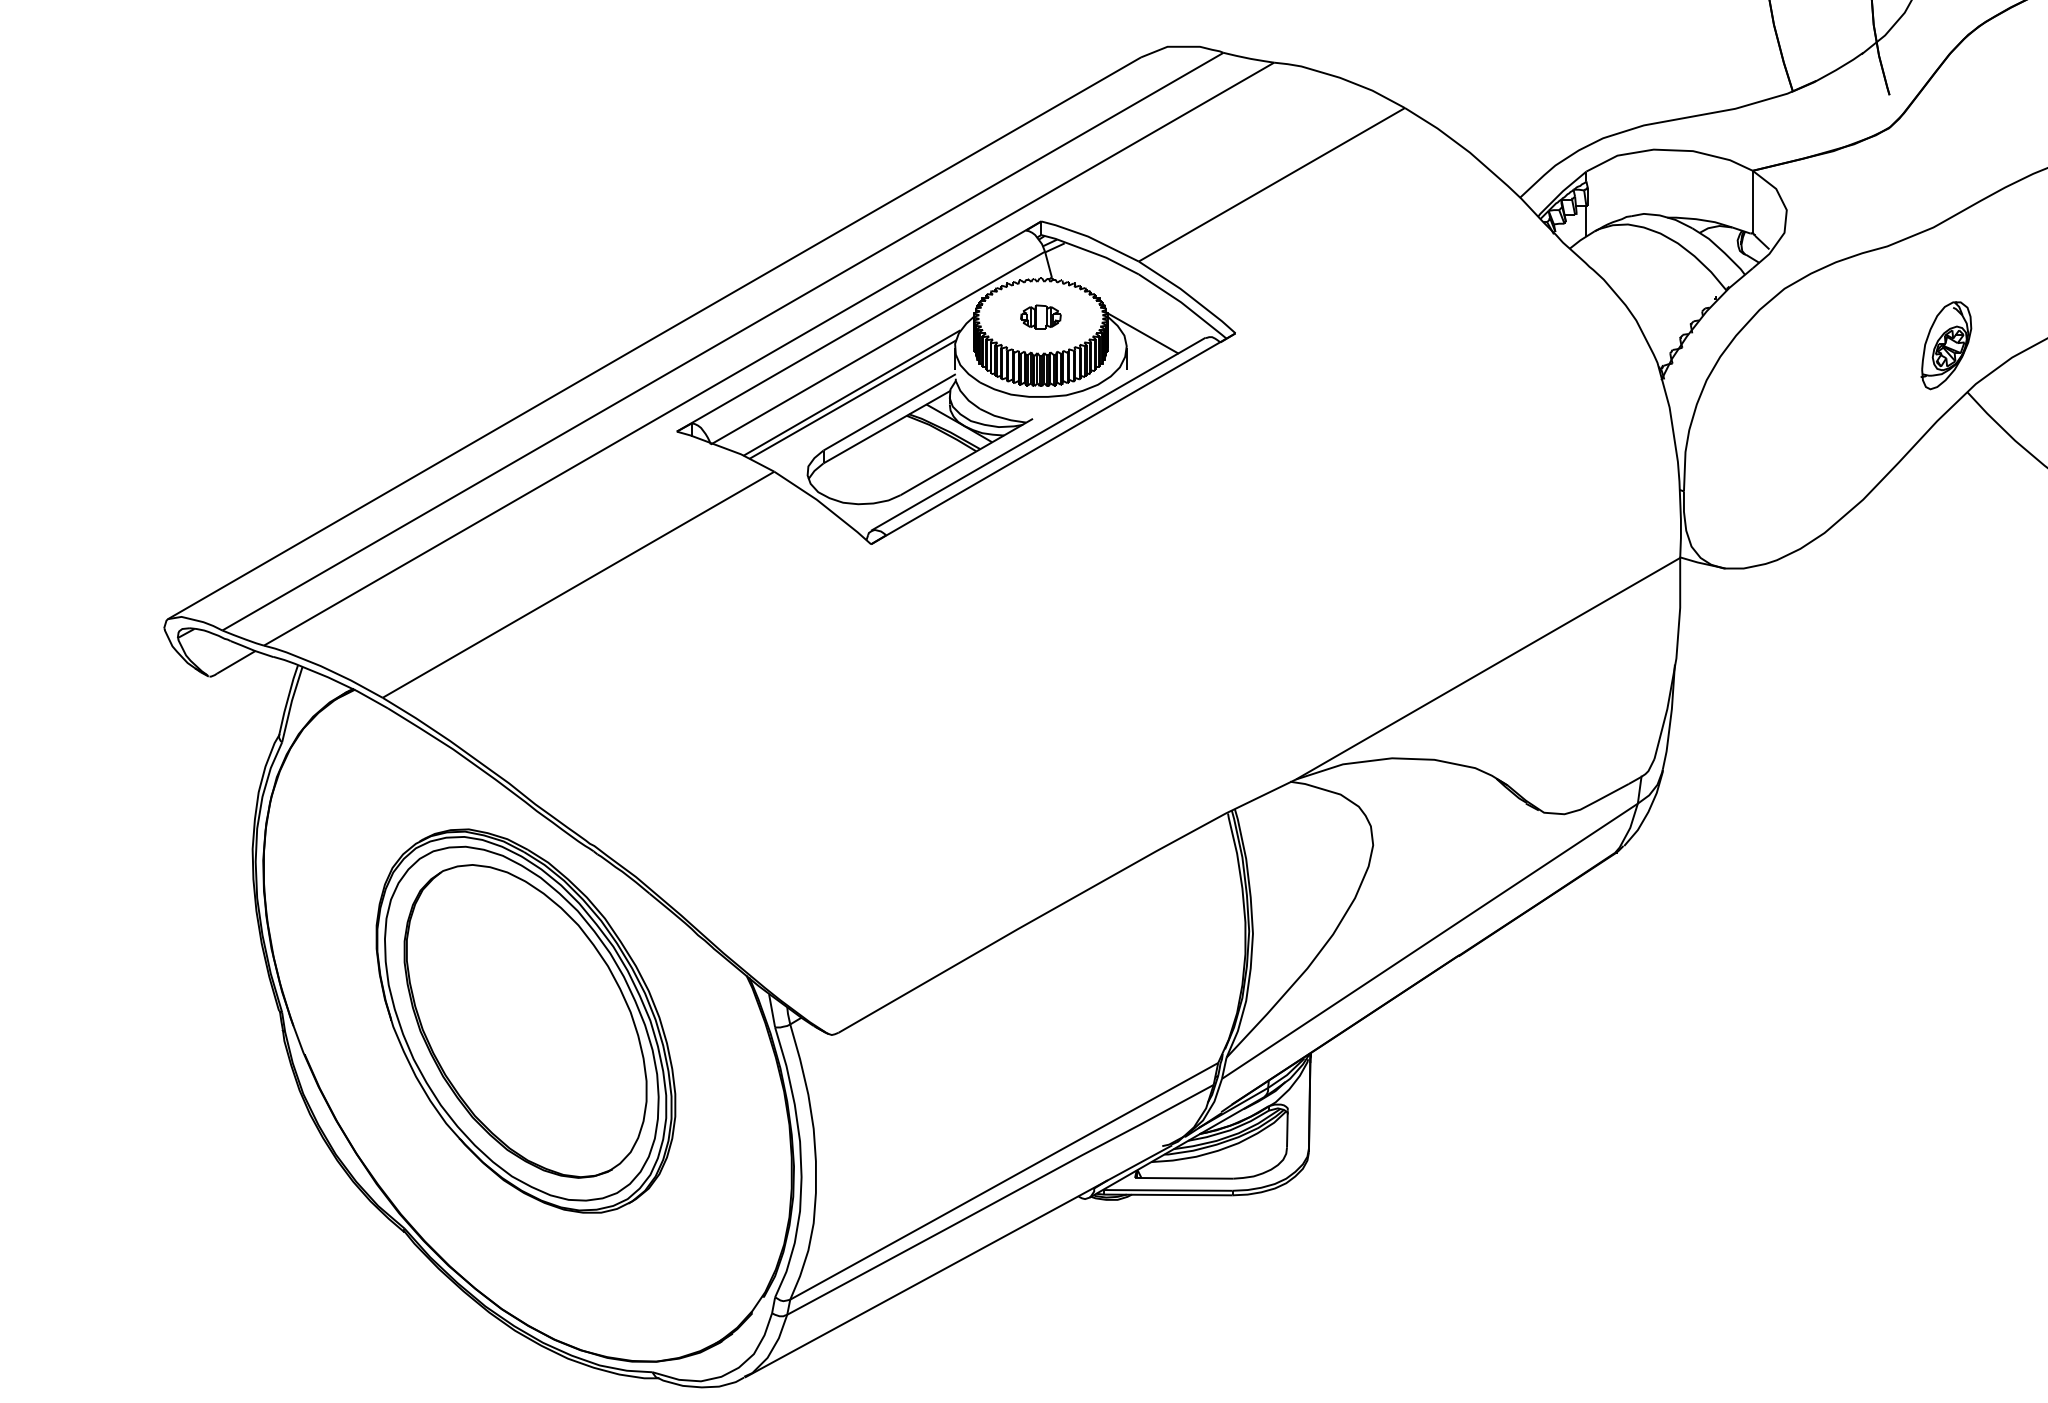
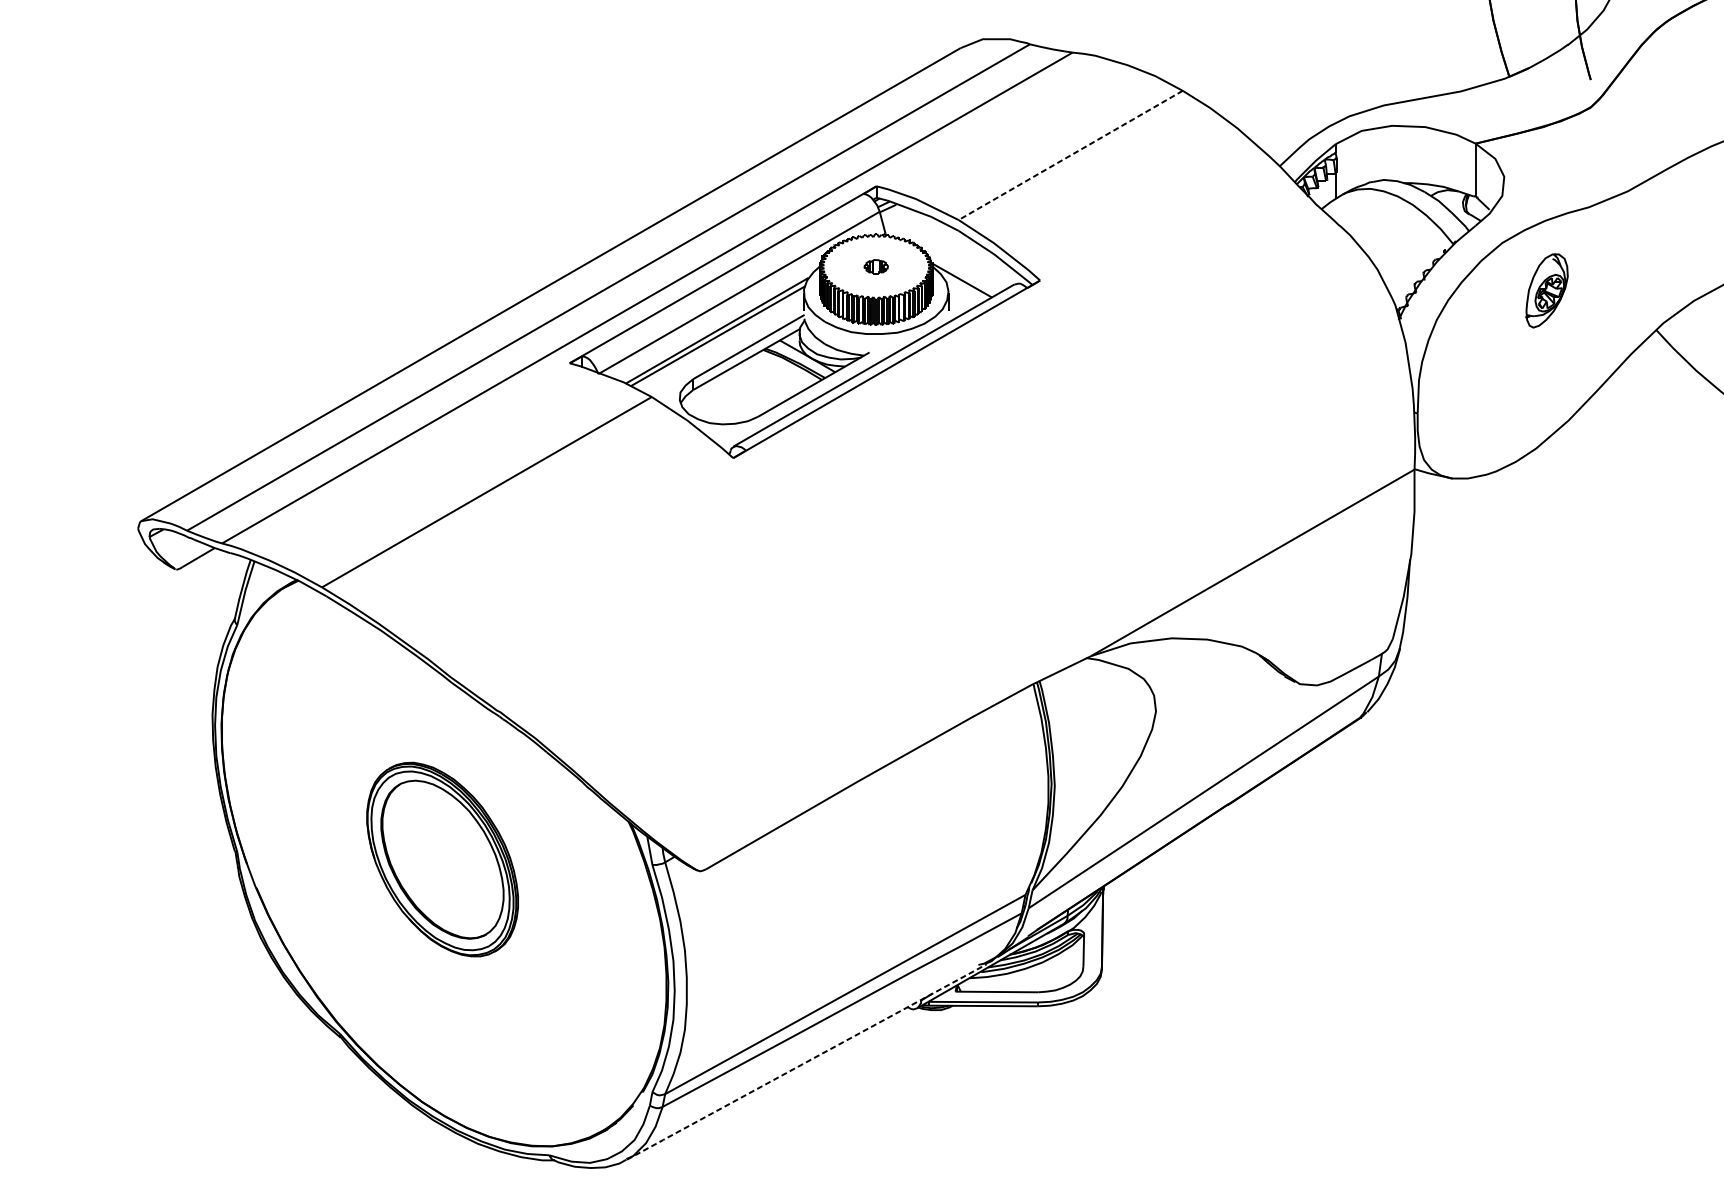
line: (1271, 184) -> (1070, 155), solid -> dashed
part: (1040, 316) -> (875, 266), size x0.7
part: (1946, 345) -> (1546, 290), moved
part: (525, 1020) -> (442, 859), size x0.6
line: (958, 1261) -> (806, 1062), solid -> dashed

